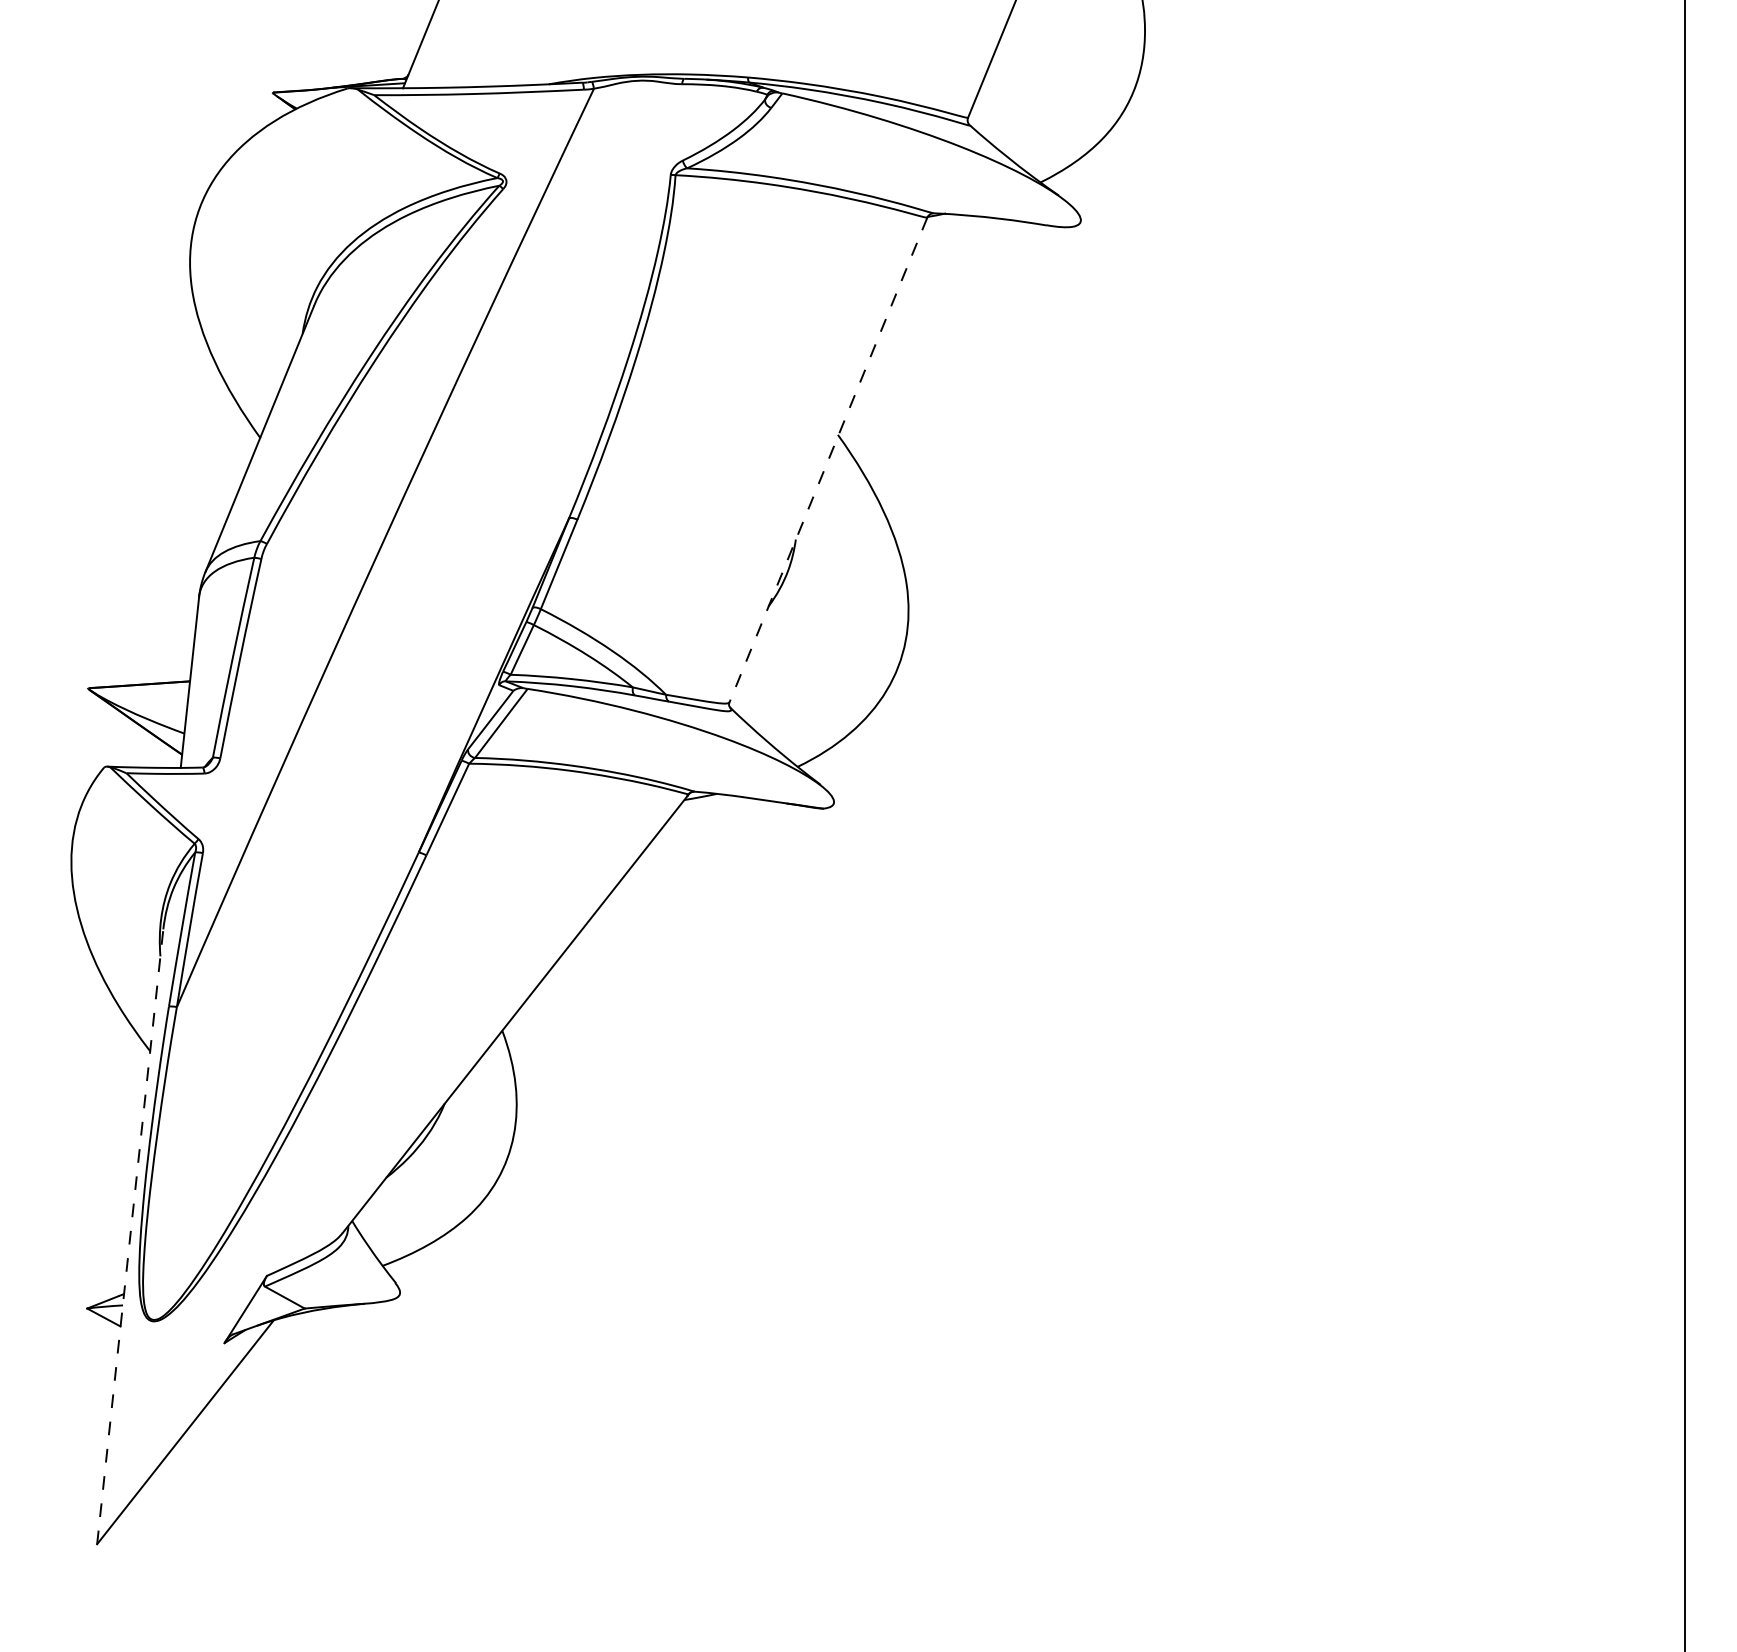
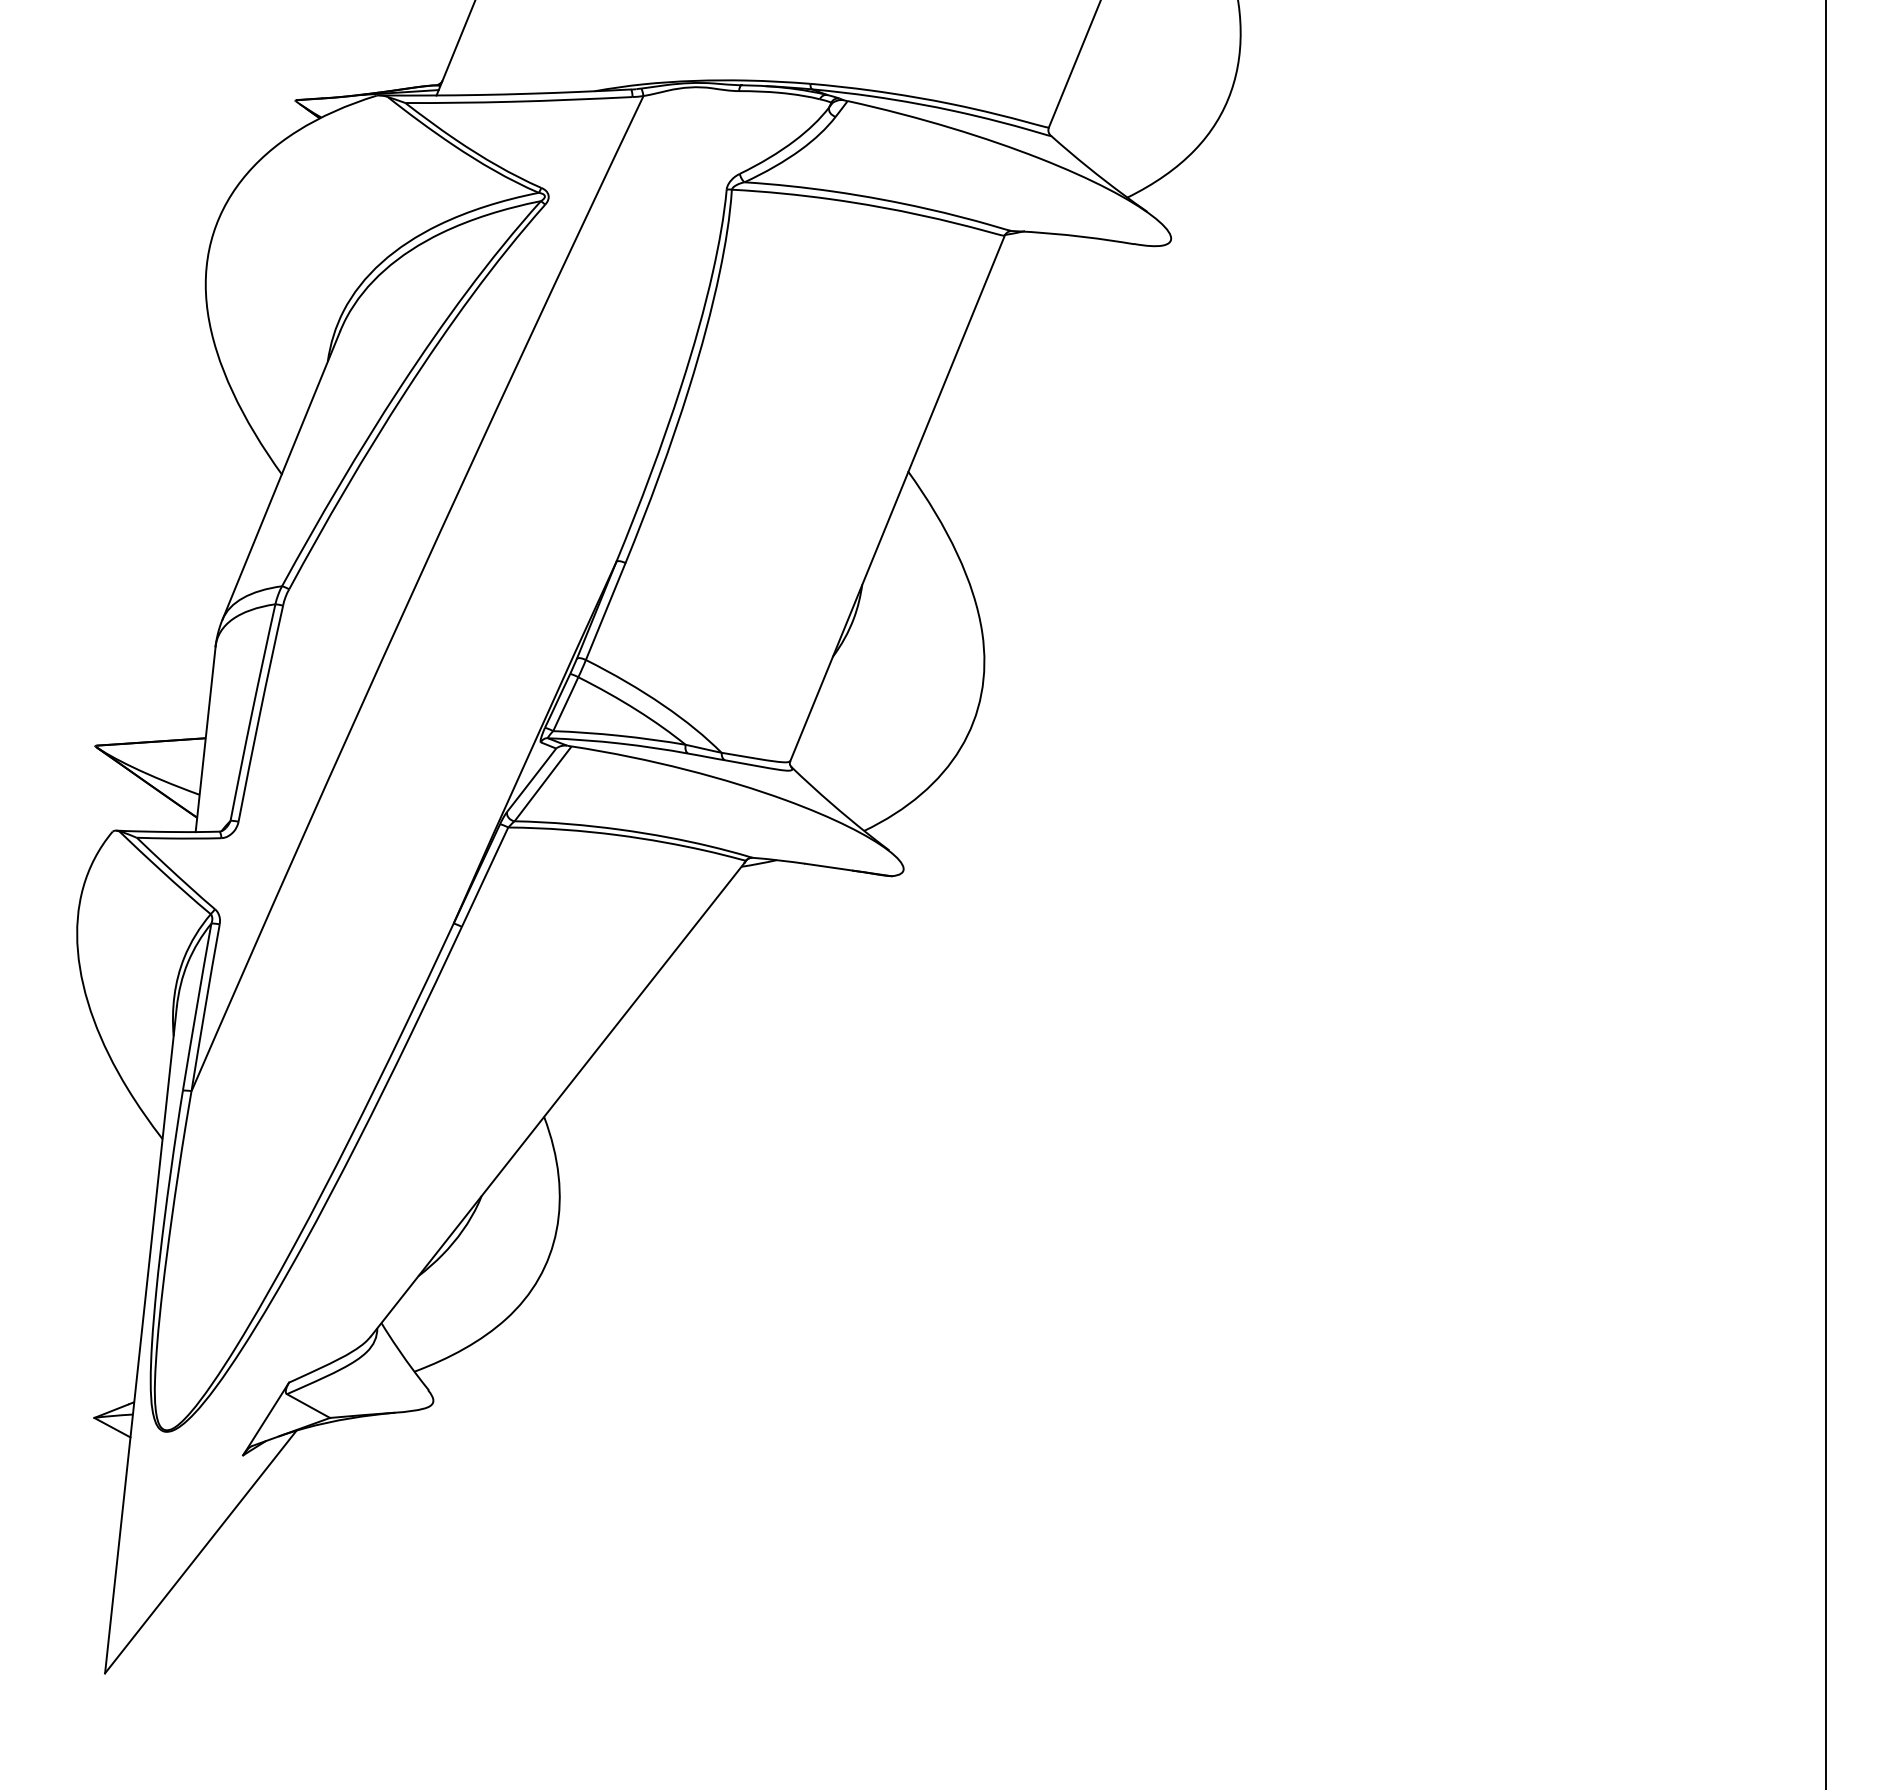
line: (828, 459) -> (897, 497), dashed -> solid
line: (130, 1236) -> (141, 1339), dashed -> solid

